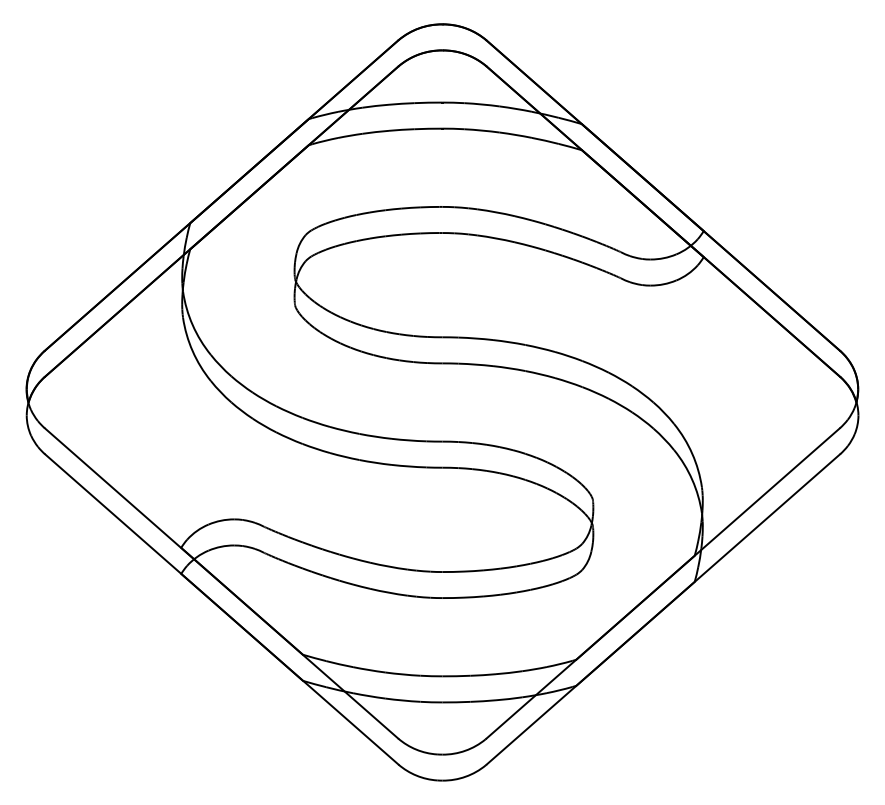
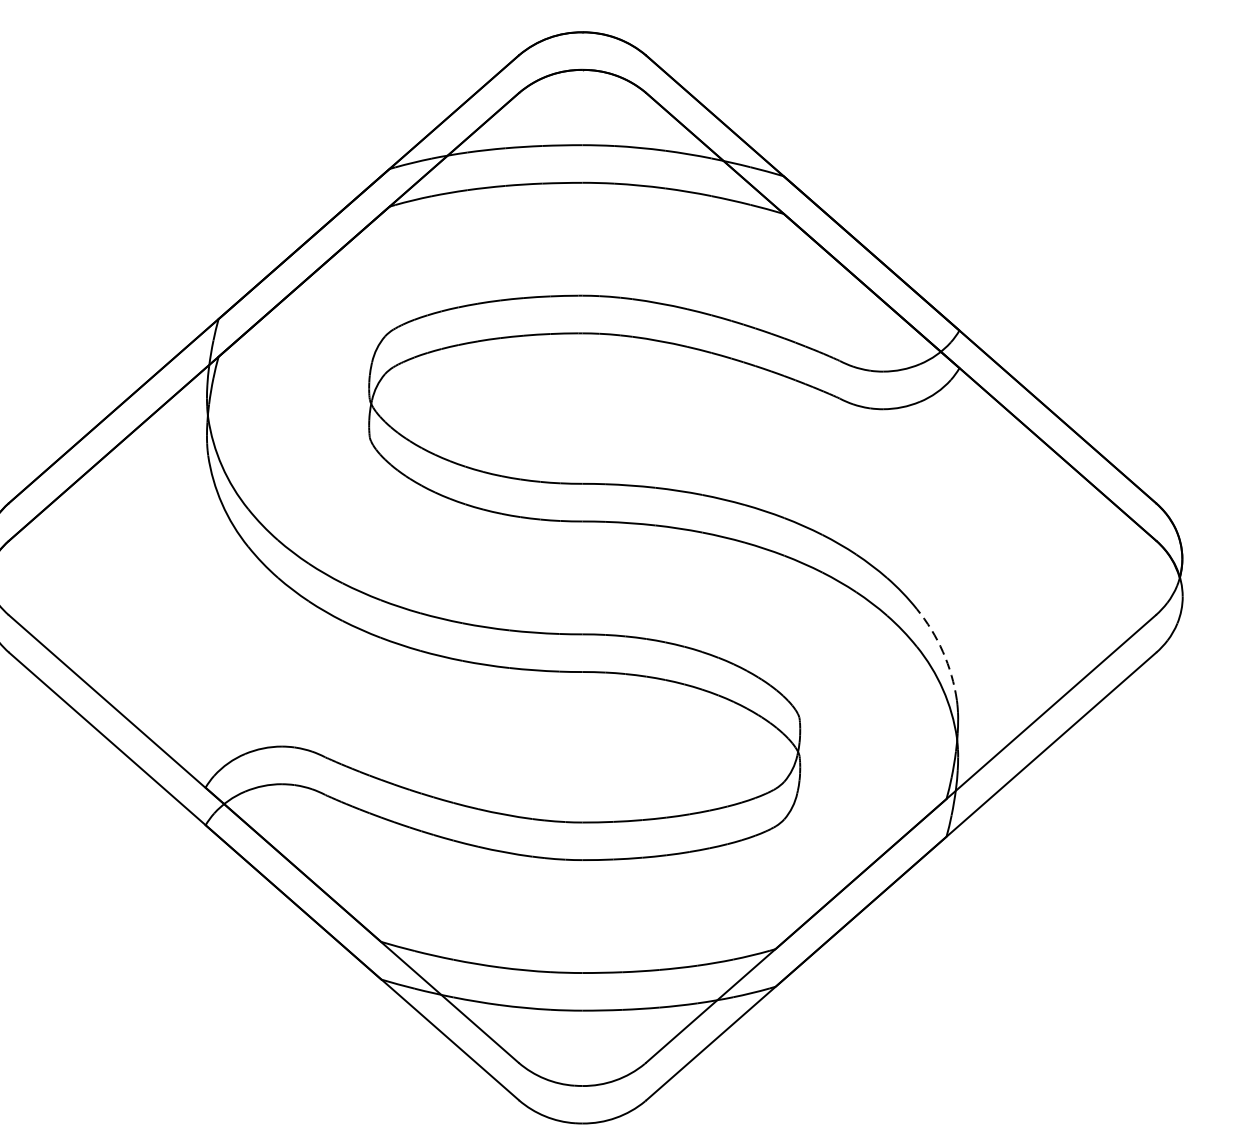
arc: (692, 453) -> (943, 651), solid -> dashed

